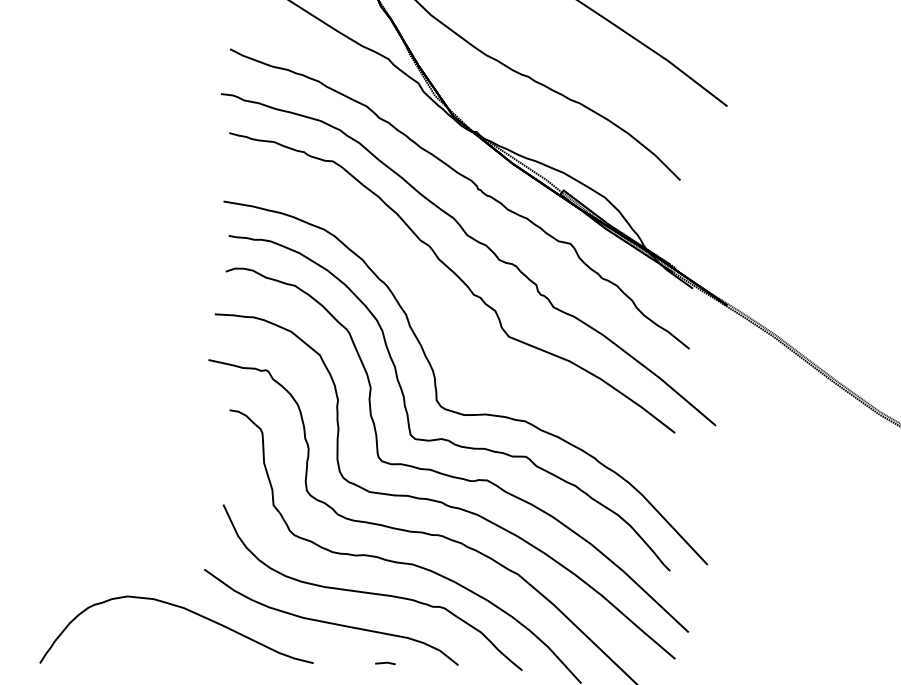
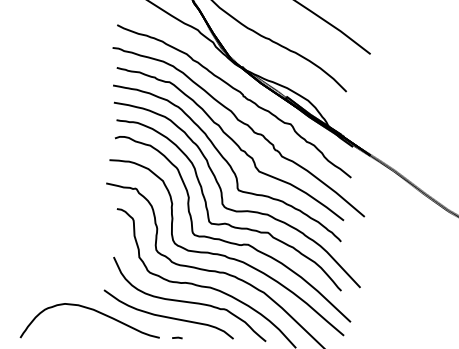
curve: (446, 320) -> (227, 163), added
line: (385, 662) -> (177, 337), moved

